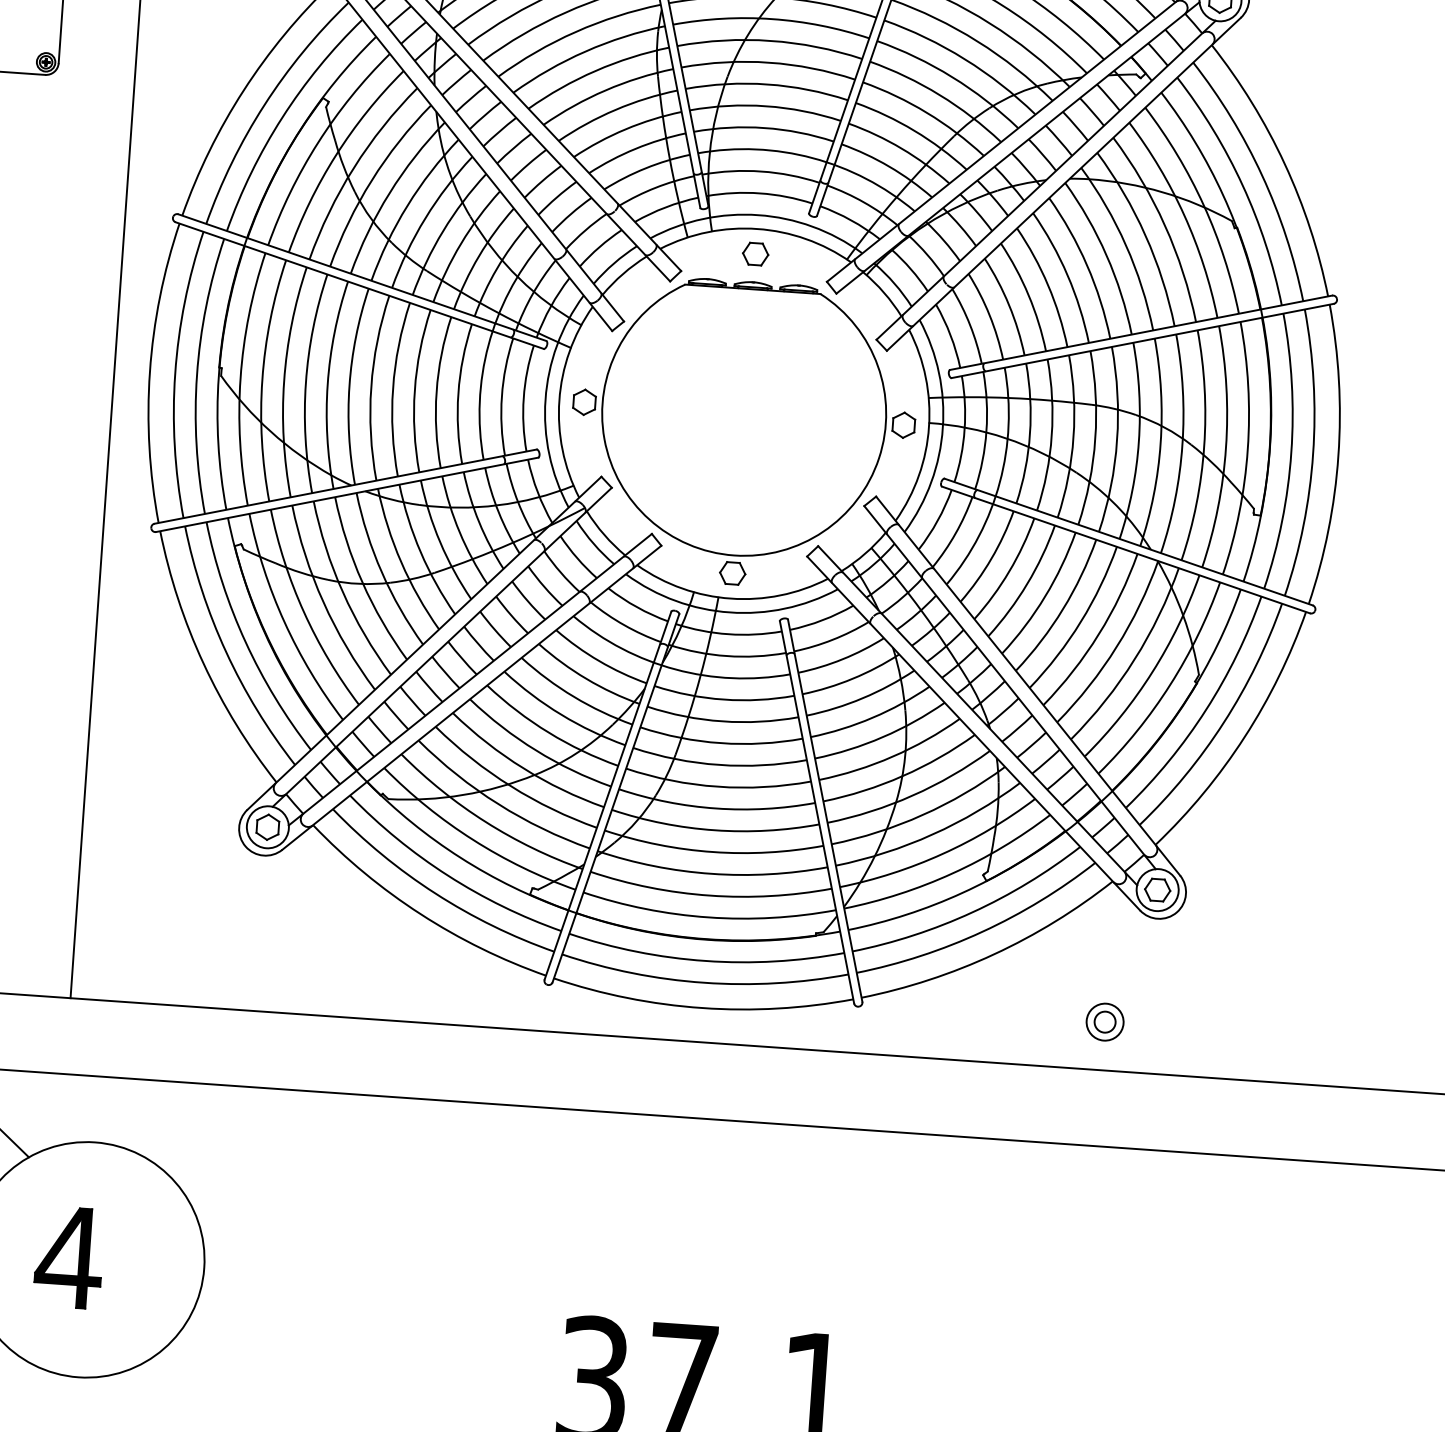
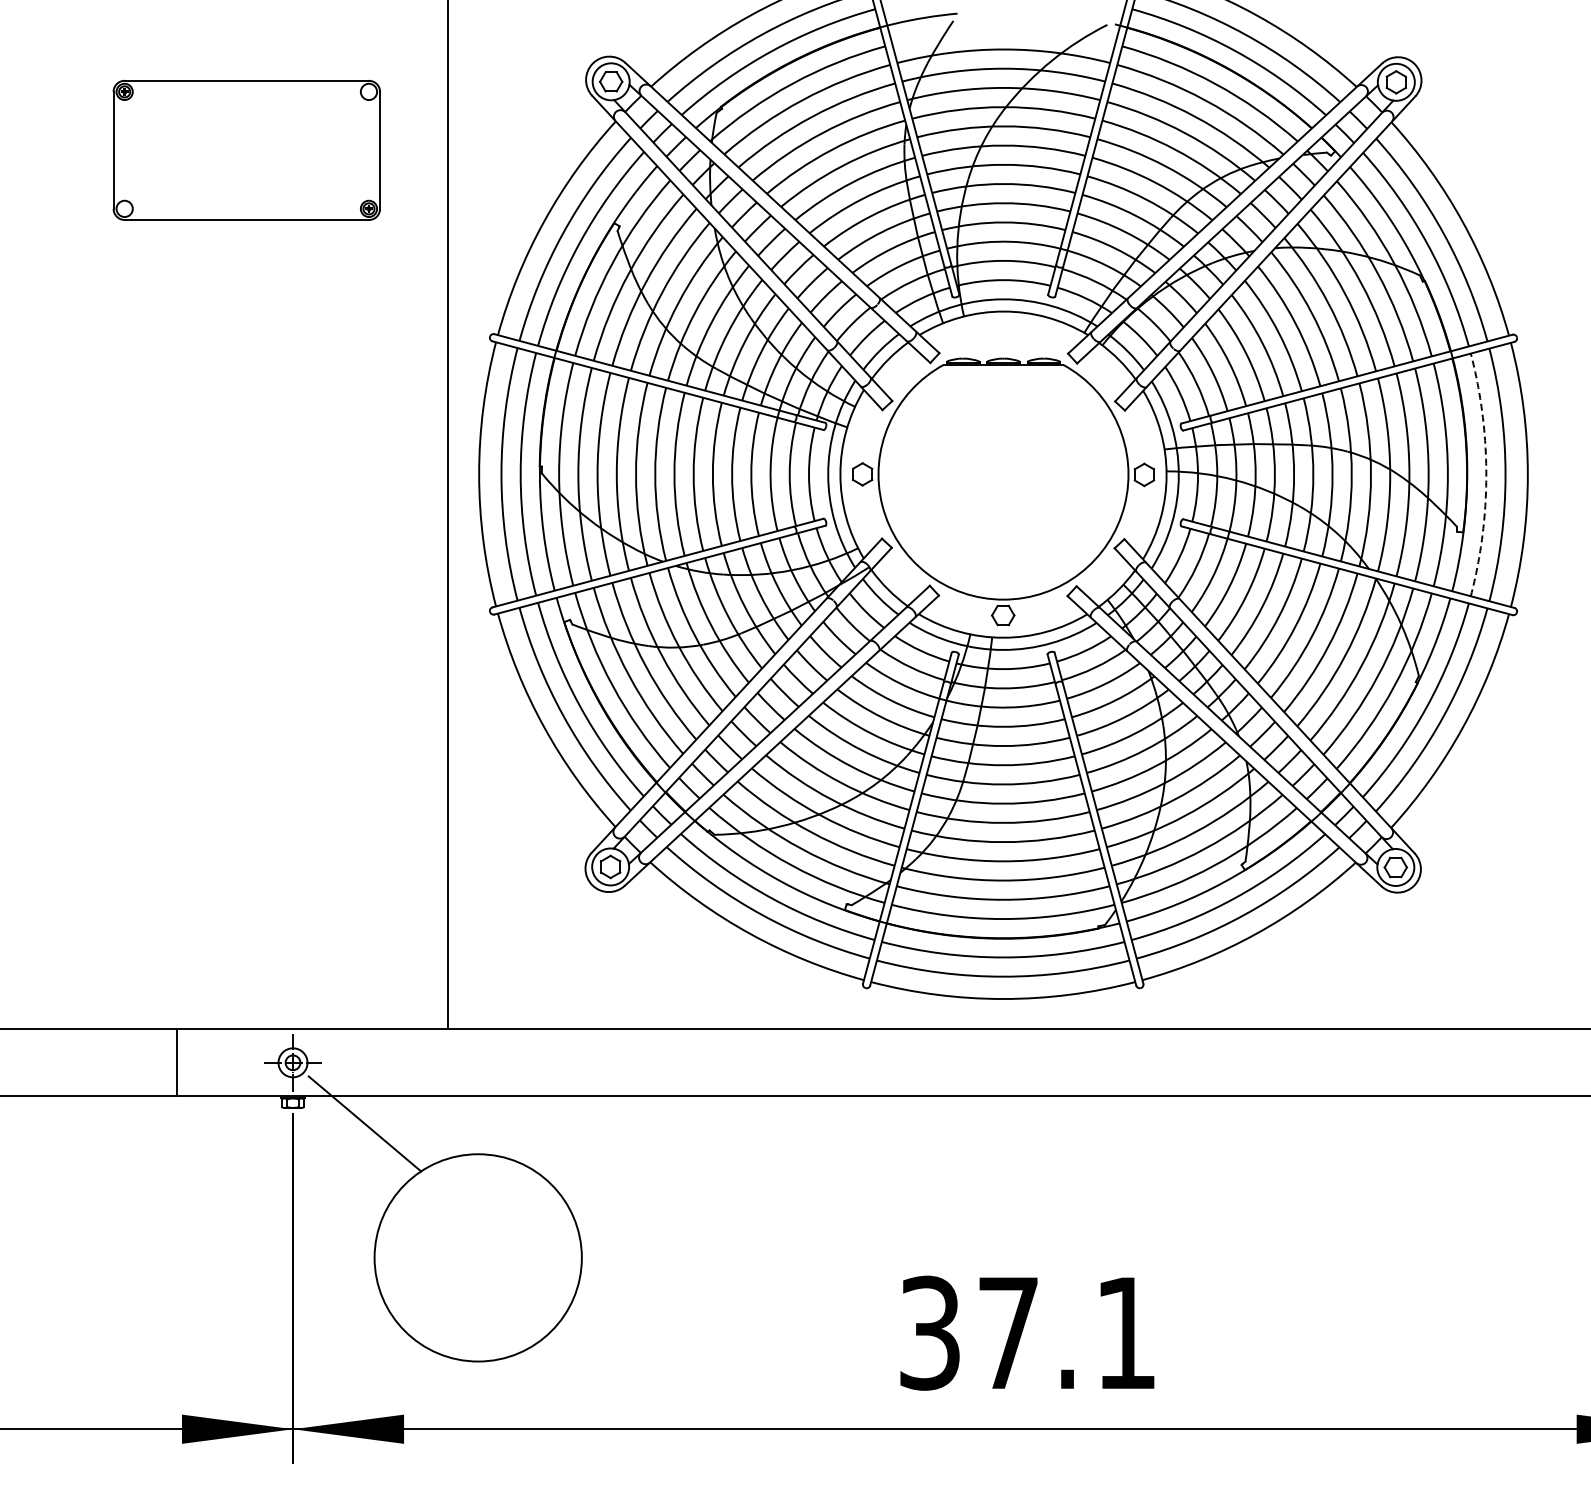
part: (755, 253) -> (1003, 333), removed
arc: (1291, 451) -> (1486, 474), solid -> dashed
part: (1104, 1021) -> (1357, 986), removed
part: (69, 1257) -> (462, 1256), removed

